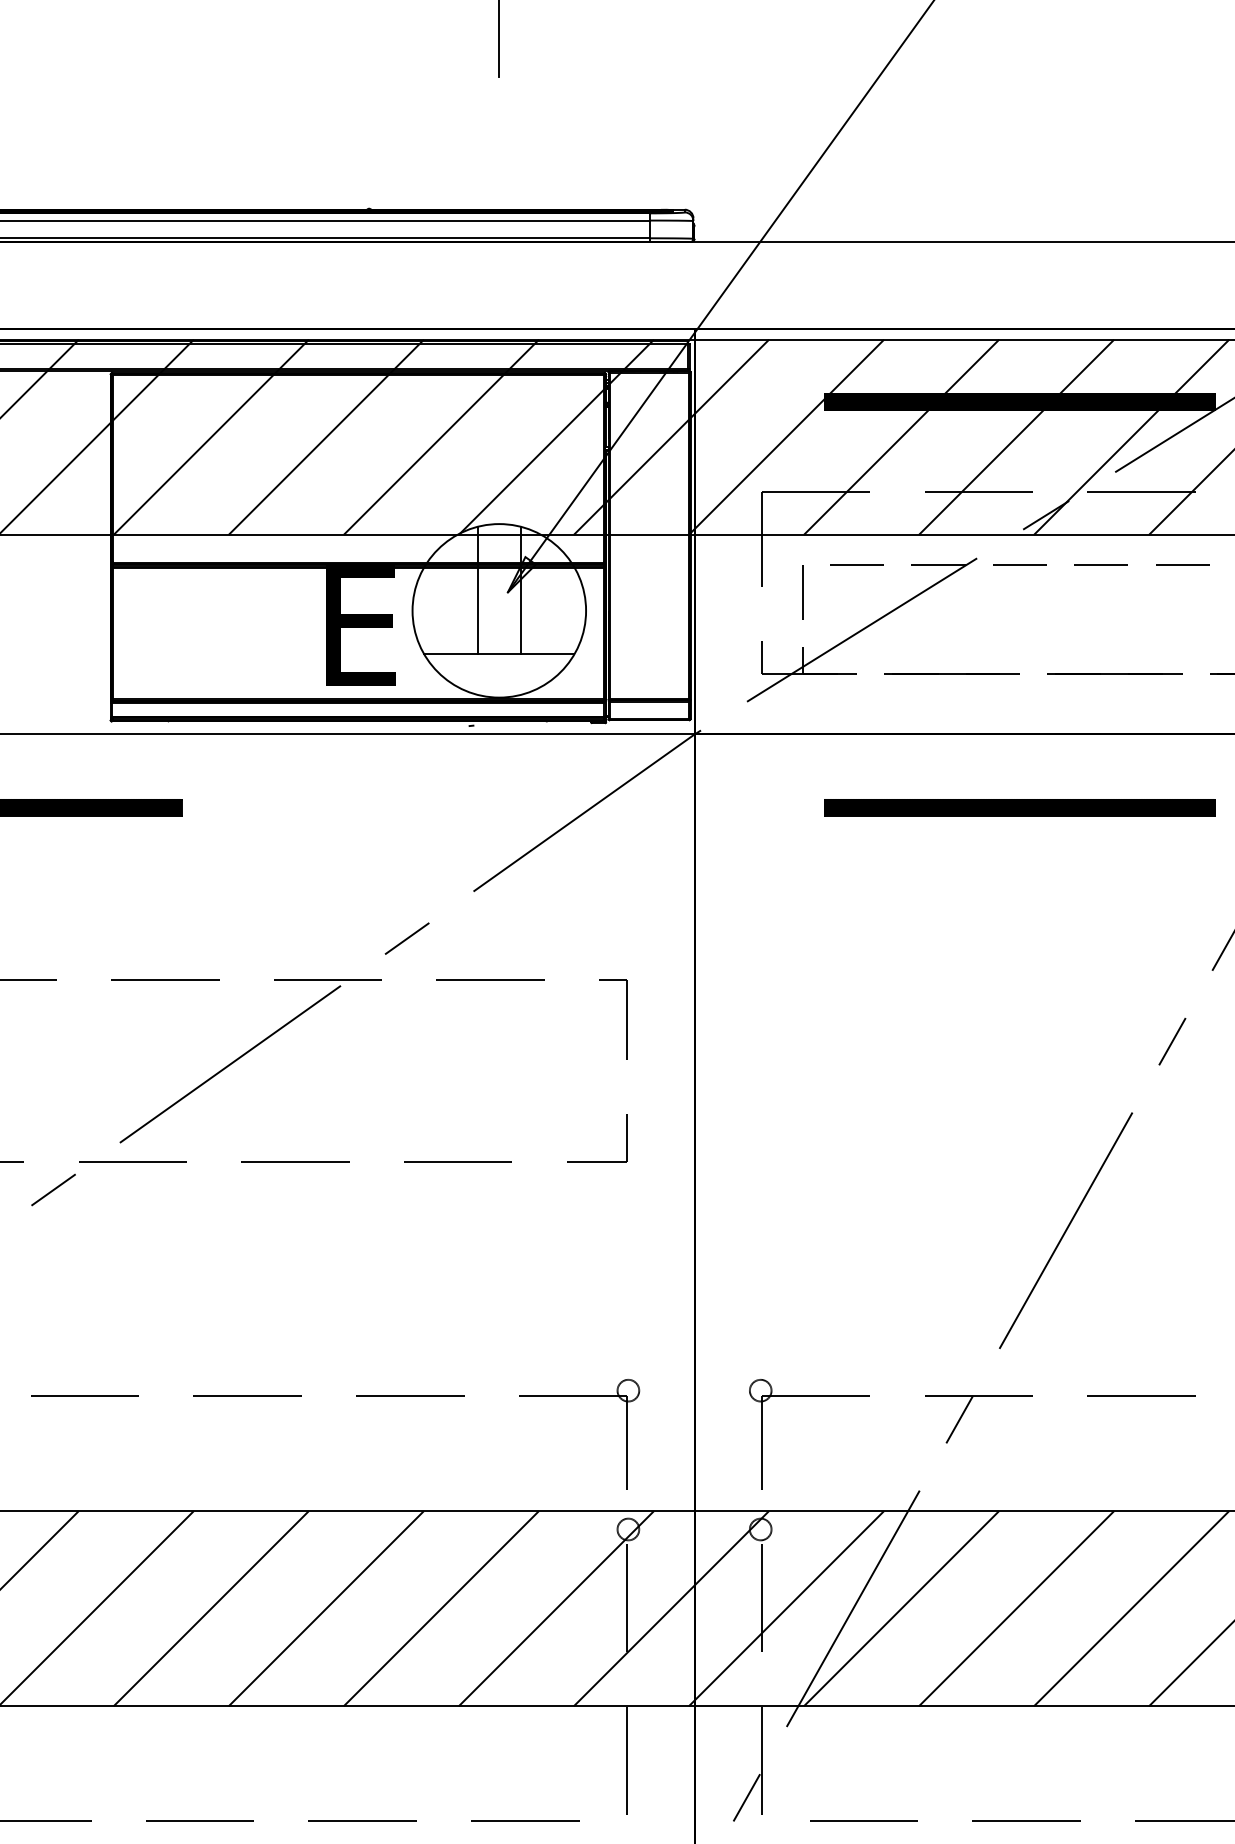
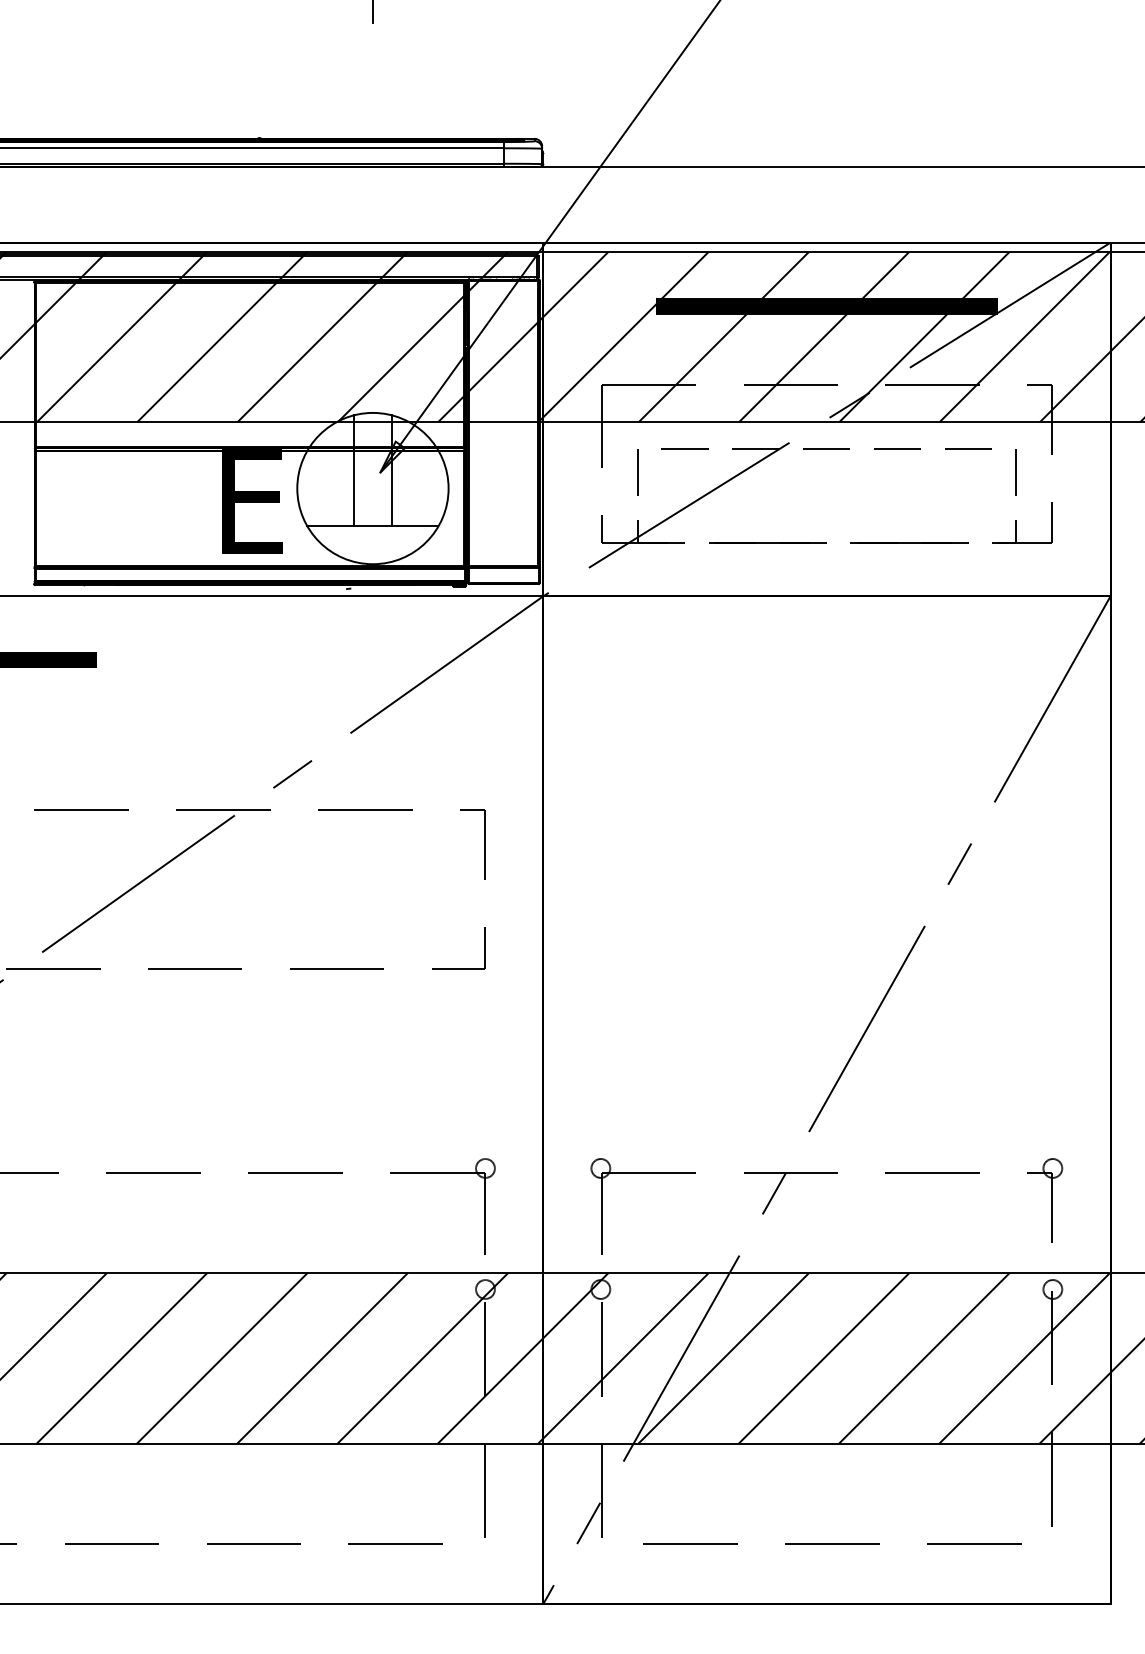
part: (1019, 806) -> (826, 659), removed

